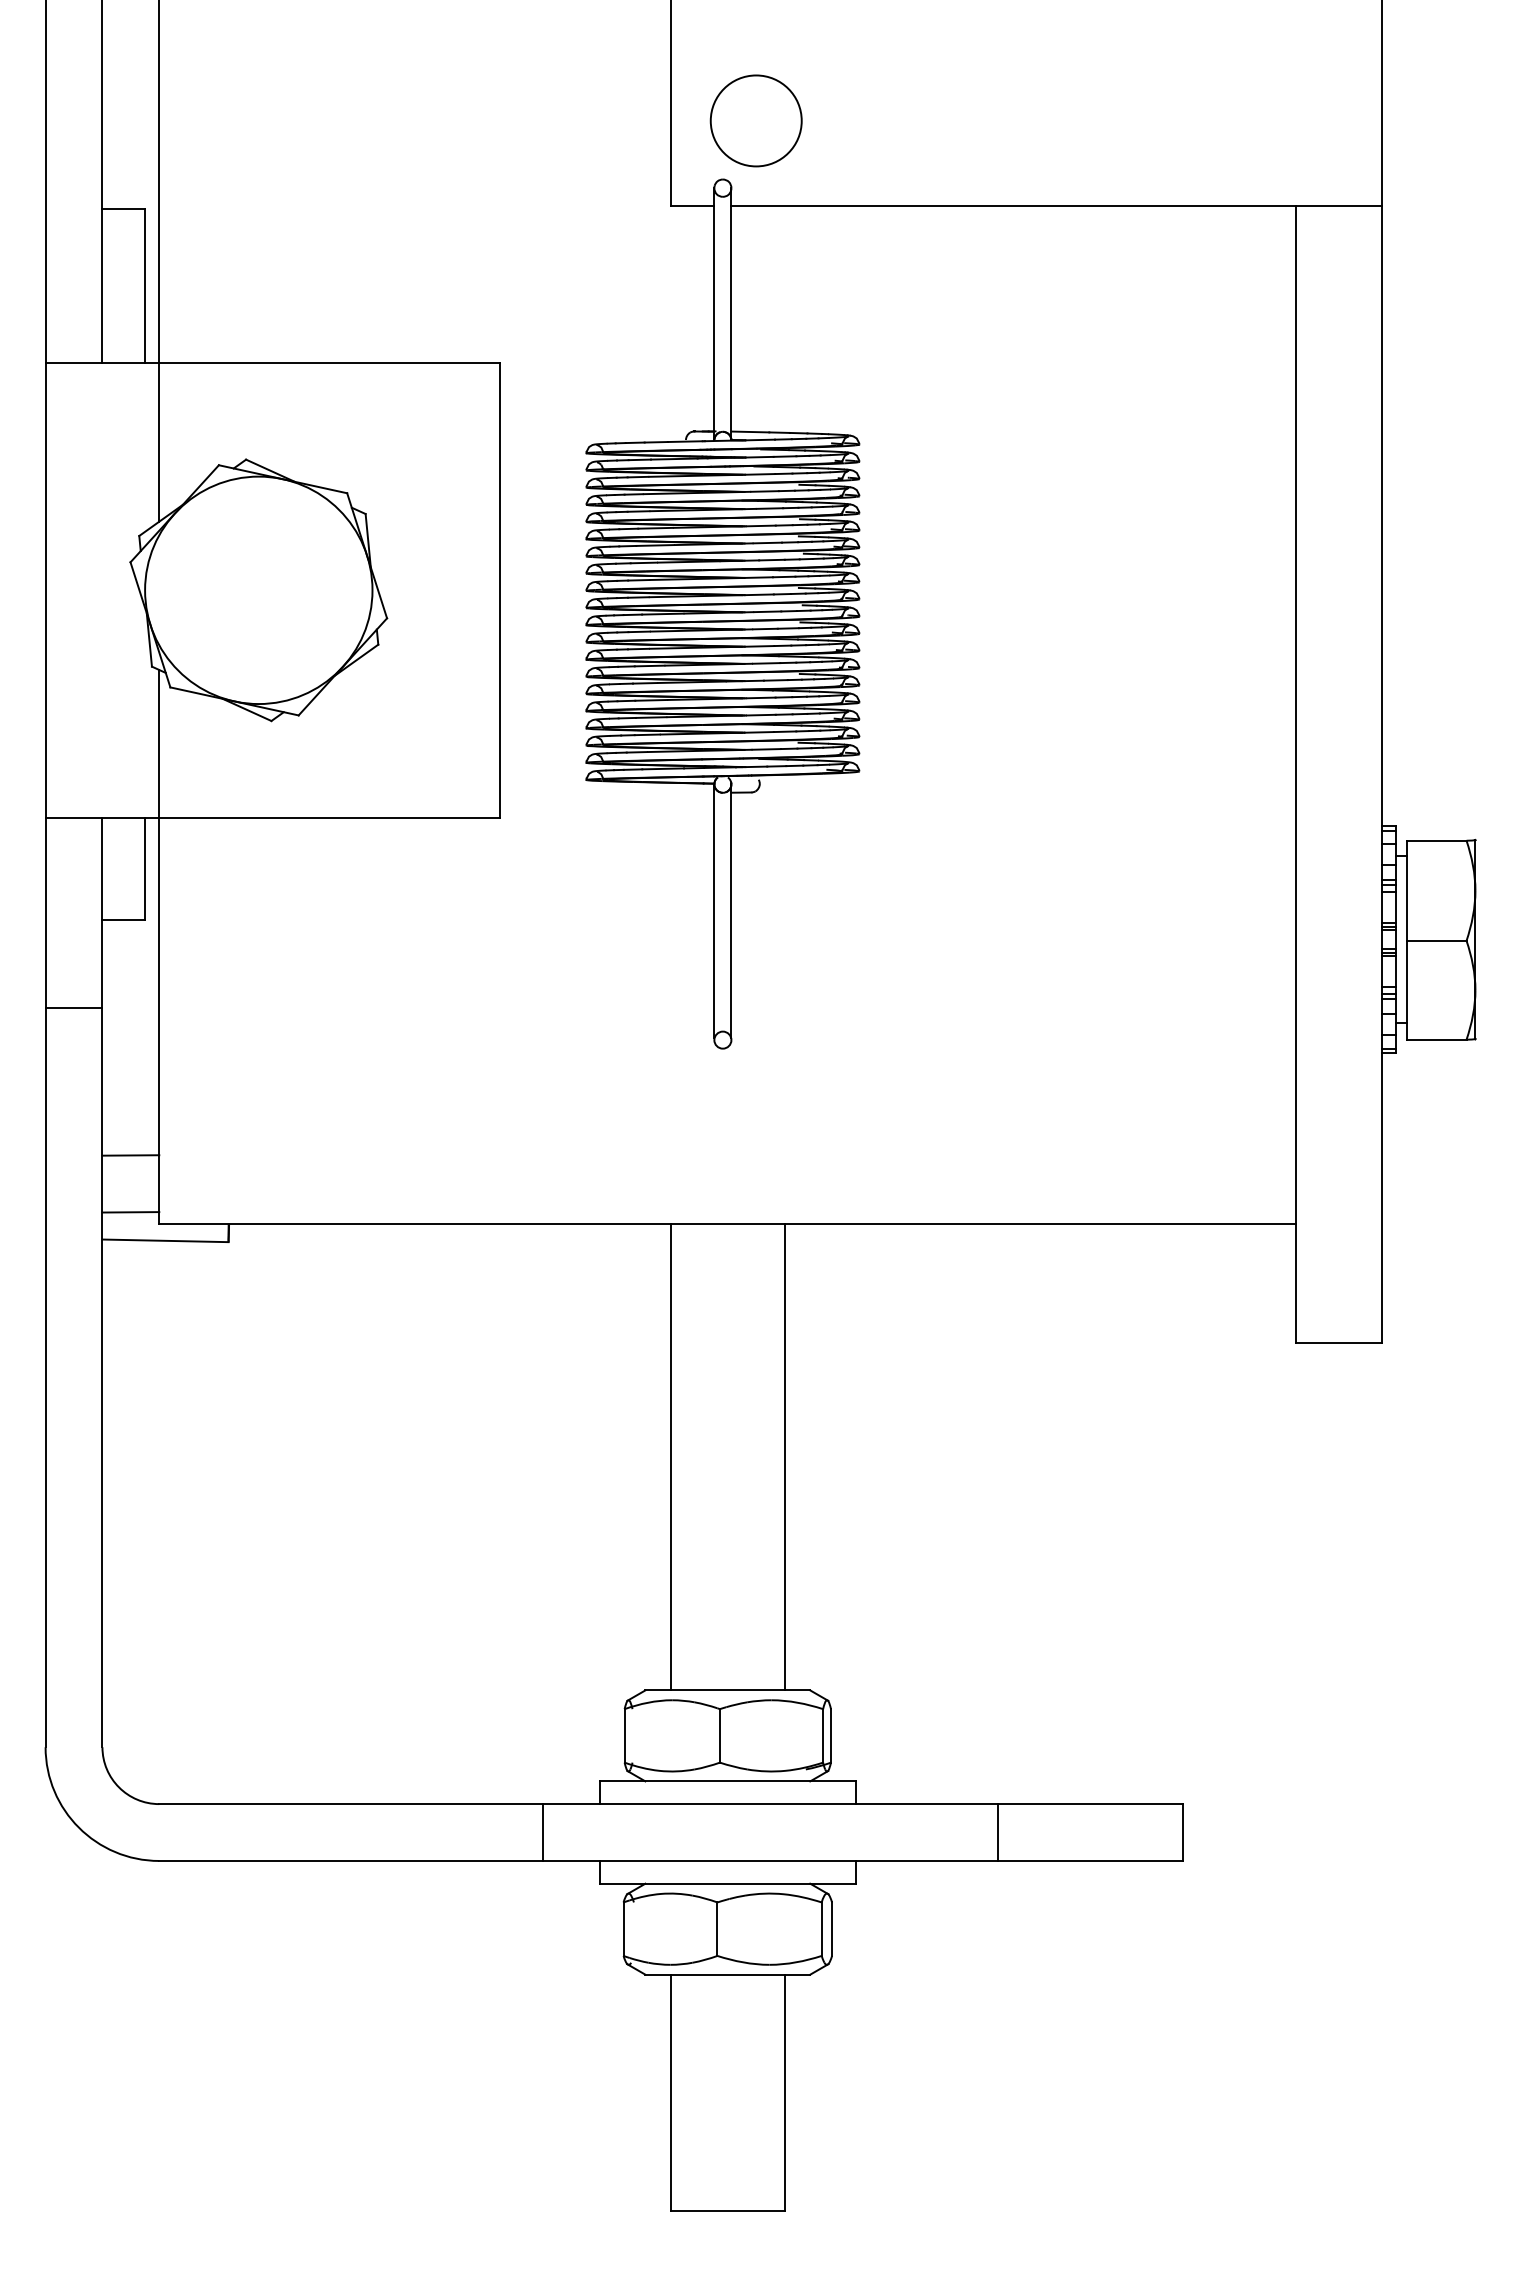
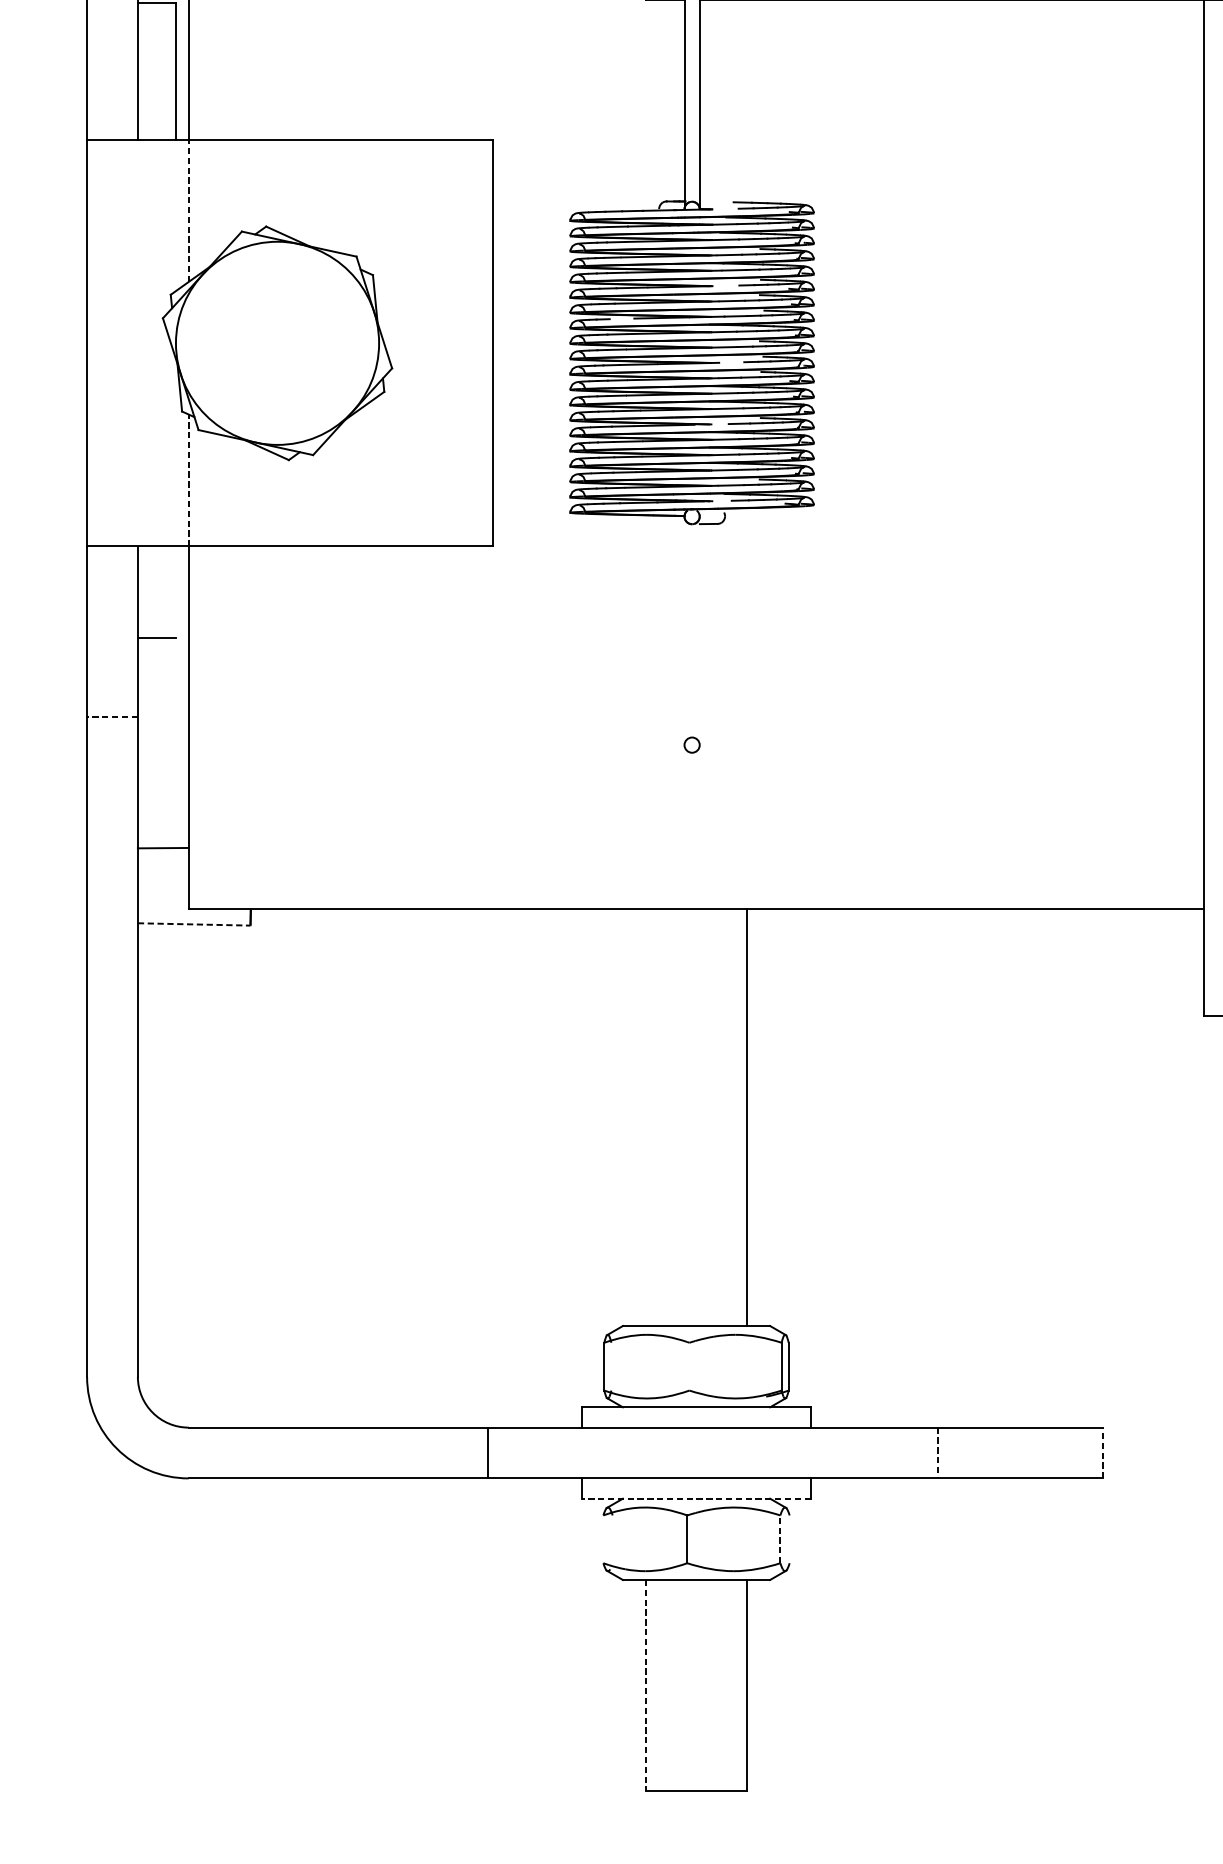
line: (750, 431) -> (716, 201), removed
line: (759, 439) -> (724, 208), removed
line: (159, 441) -> (188, 210), solid -> dashed
line: (760, 525) -> (725, 285), removed
line: (643, 562) -> (621, 318), removed
line: (767, 611) -> (731, 362), removed
line: (744, 680) -> (711, 423), removed
line: (159, 743) -> (188, 480), solid -> dashed
line: (751, 766) -> (717, 500), removed
line: (145, 868) -> (176, 591), removed
line: (714, 910) -> (684, 629), removed
line: (731, 910) -> (699, 629), removed
line: (73, 1008) -> (112, 716), solid -> dashed
line: (130, 1212) -> (162, 899), removed
line: (165, 1240) -> (194, 924), solid -> dashed
line: (670, 1456) -> (645, 1117), removed
line: (719, 1735) -> (689, 1366), removed
line: (543, 1832) -> (488, 1452), moved
line: (1182, 1832) -> (1102, 1452), solid -> dashed
line: (997, 1833) -> (937, 1453), solid -> dashed
line: (727, 1883) -> (696, 1498), solid -> dashed
line: (623, 1928) -> (603, 1538), removed
line: (832, 1928) -> (790, 1538), removed
line: (821, 1929) -> (780, 1539), solid -> dashed
line: (670, 2092) -> (645, 1685), solid -> dashed

